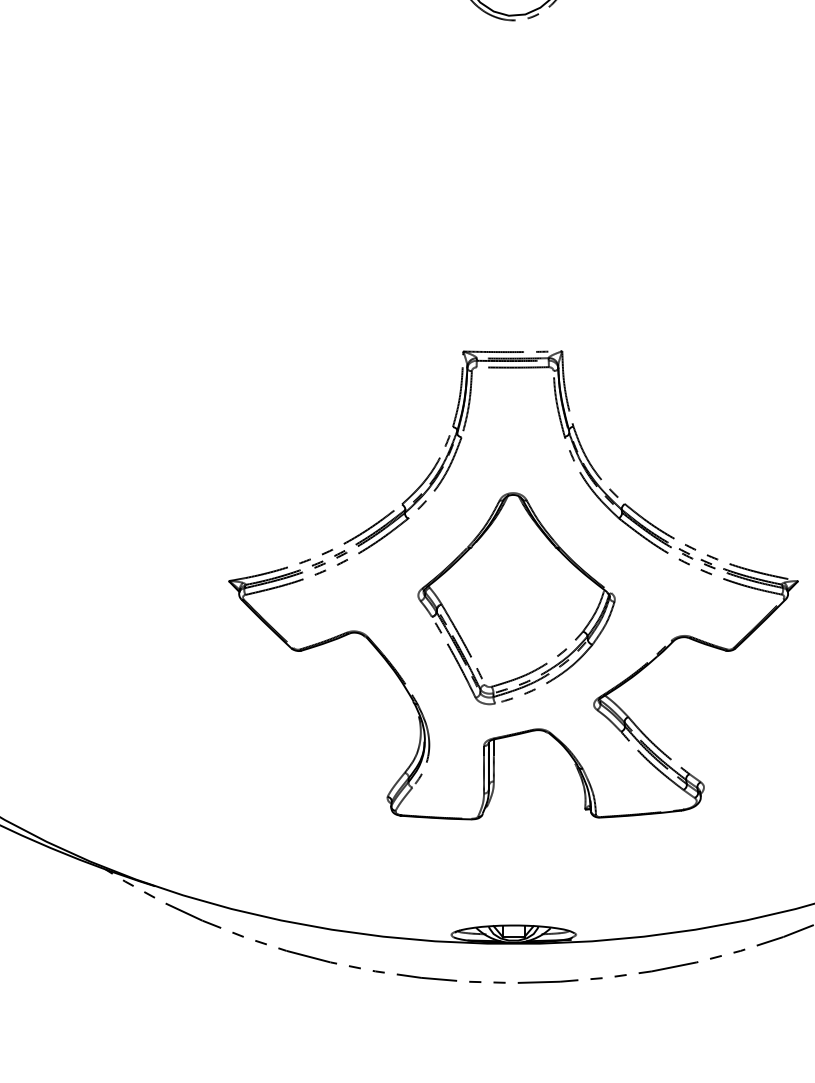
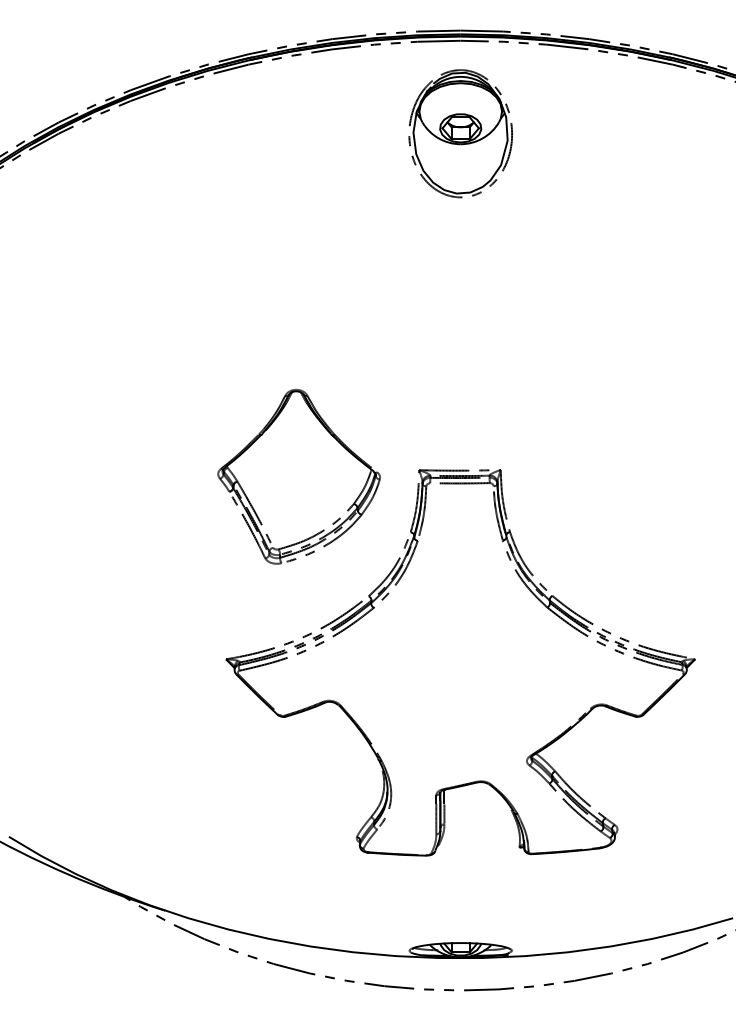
part: (515, 598) -> (298, 476), moved

